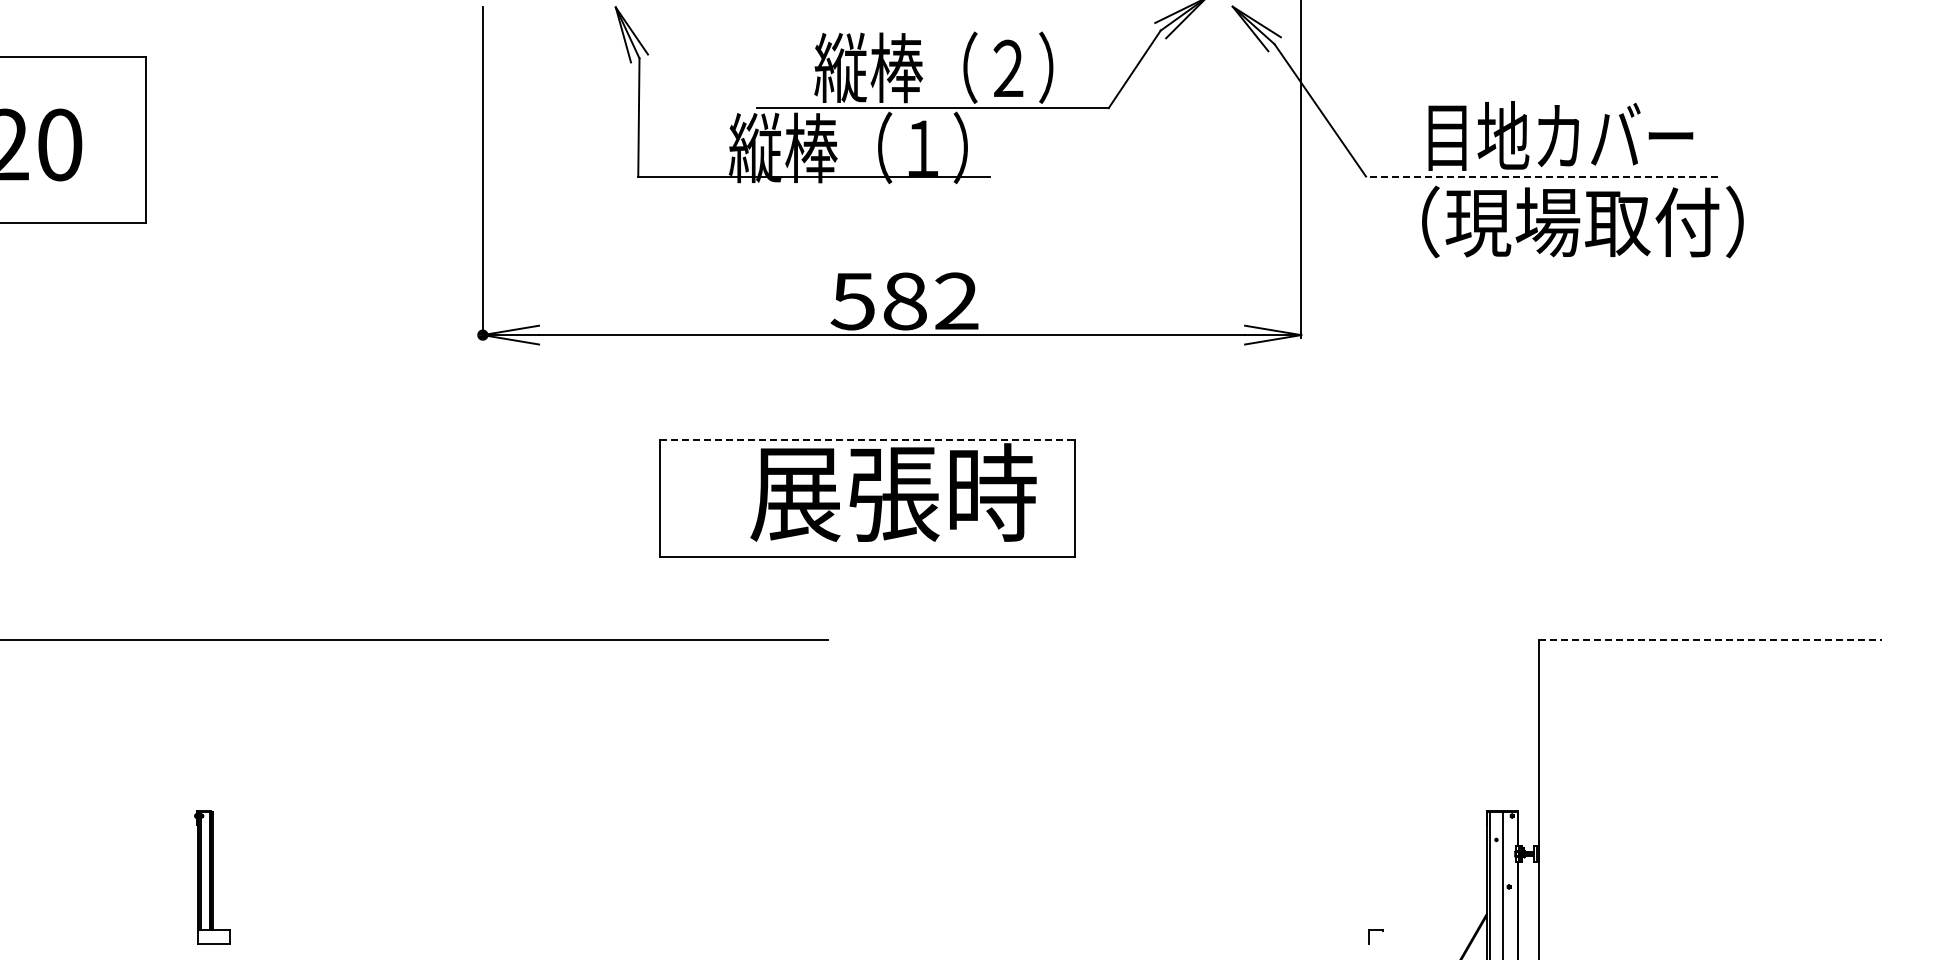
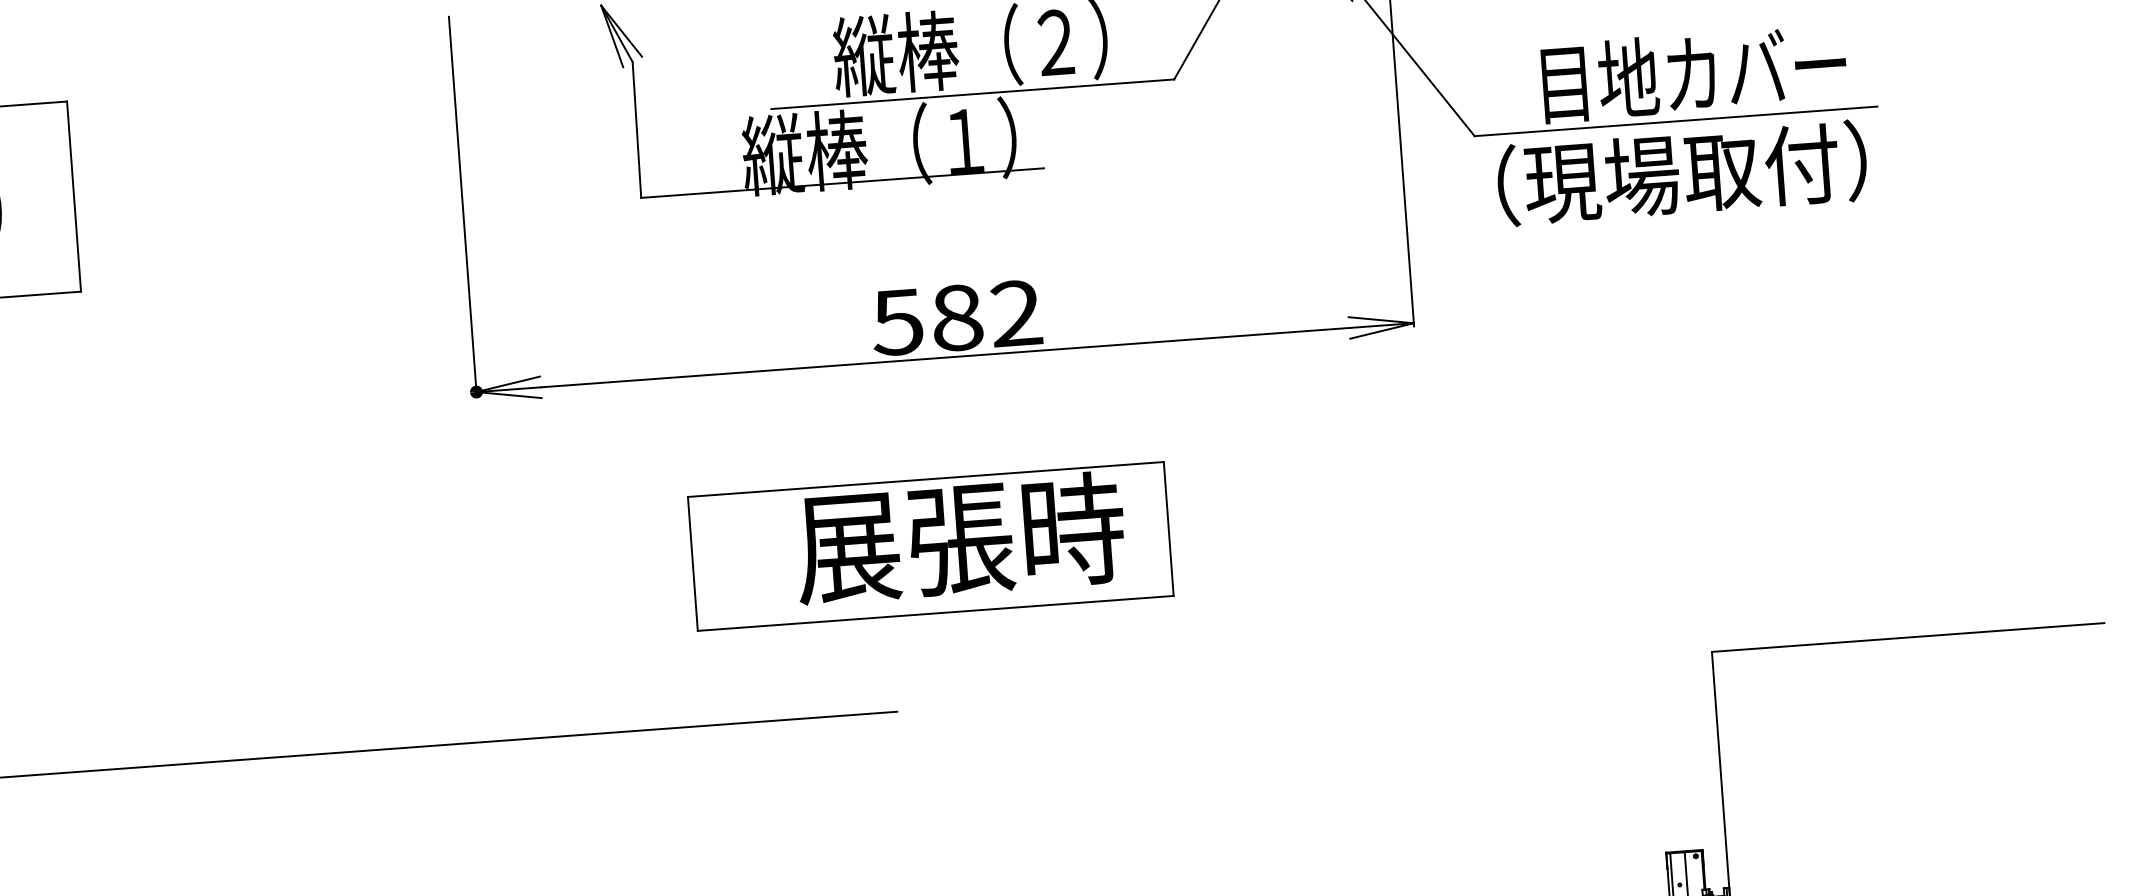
line: (1541, 176) -> (1675, 121), dashed -> solid
text: (1582, 221) -> (1681, 172), moved
line: (867, 439) -> (925, 479), dashed -> solid
line: (1710, 639) -> (1908, 637), dashed -> solid

